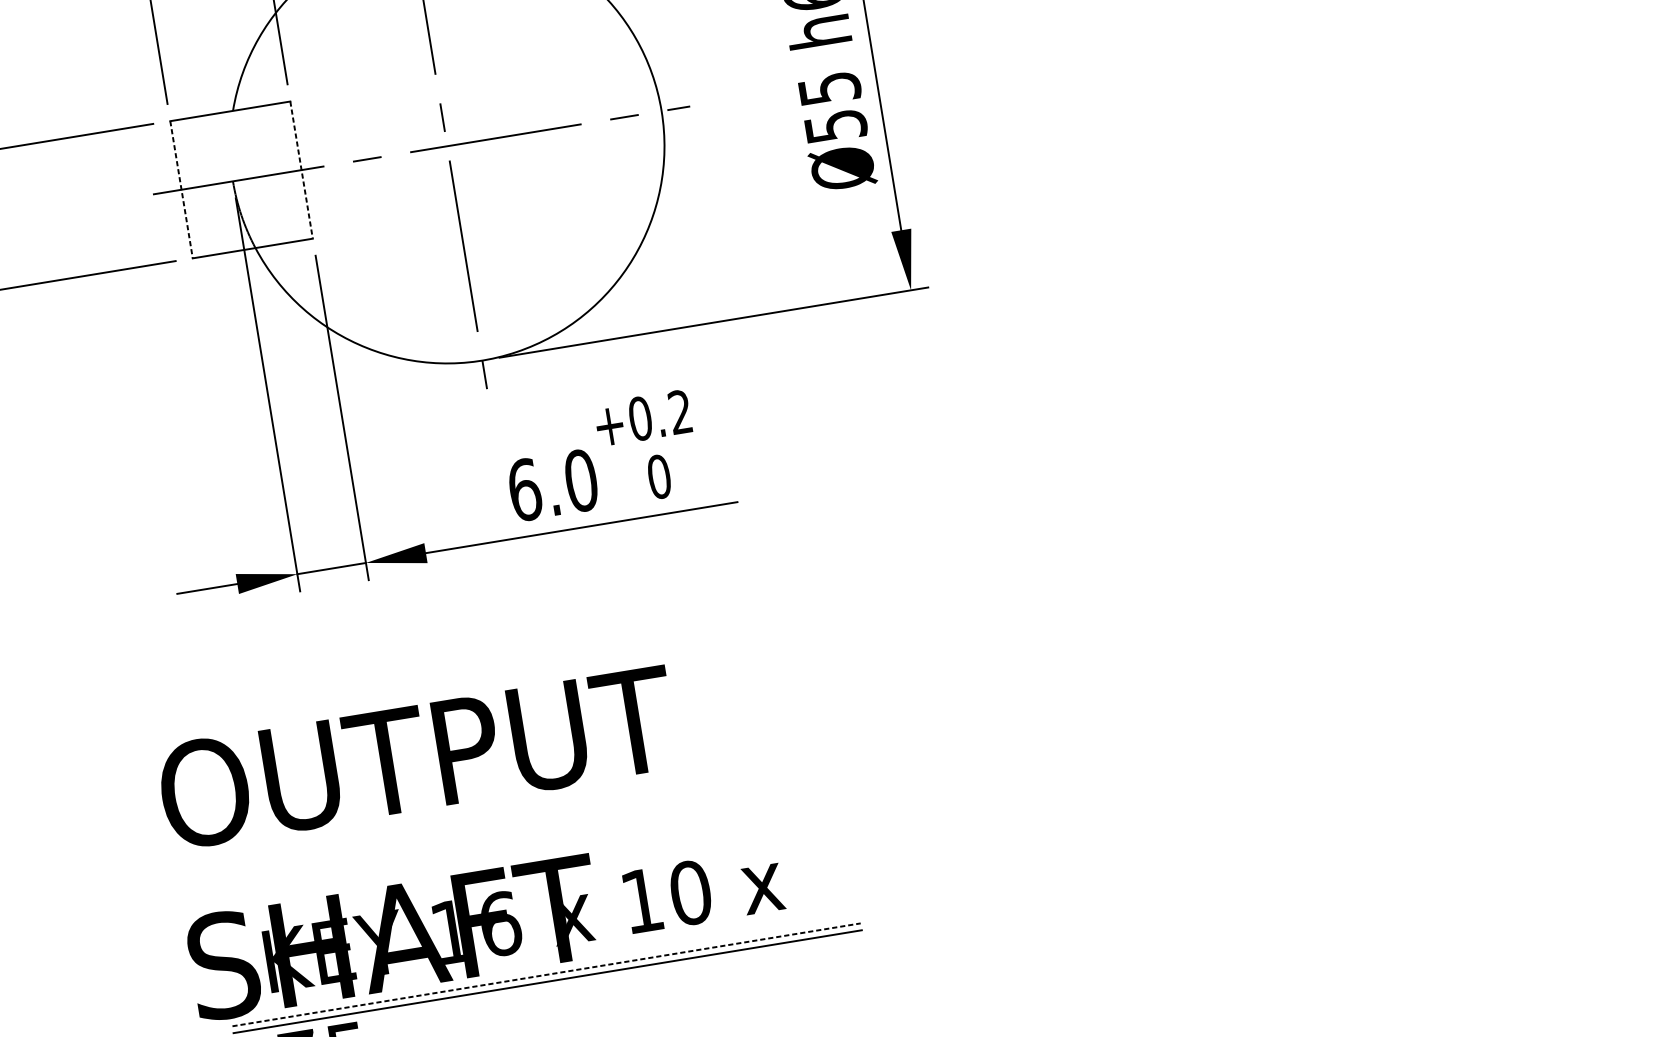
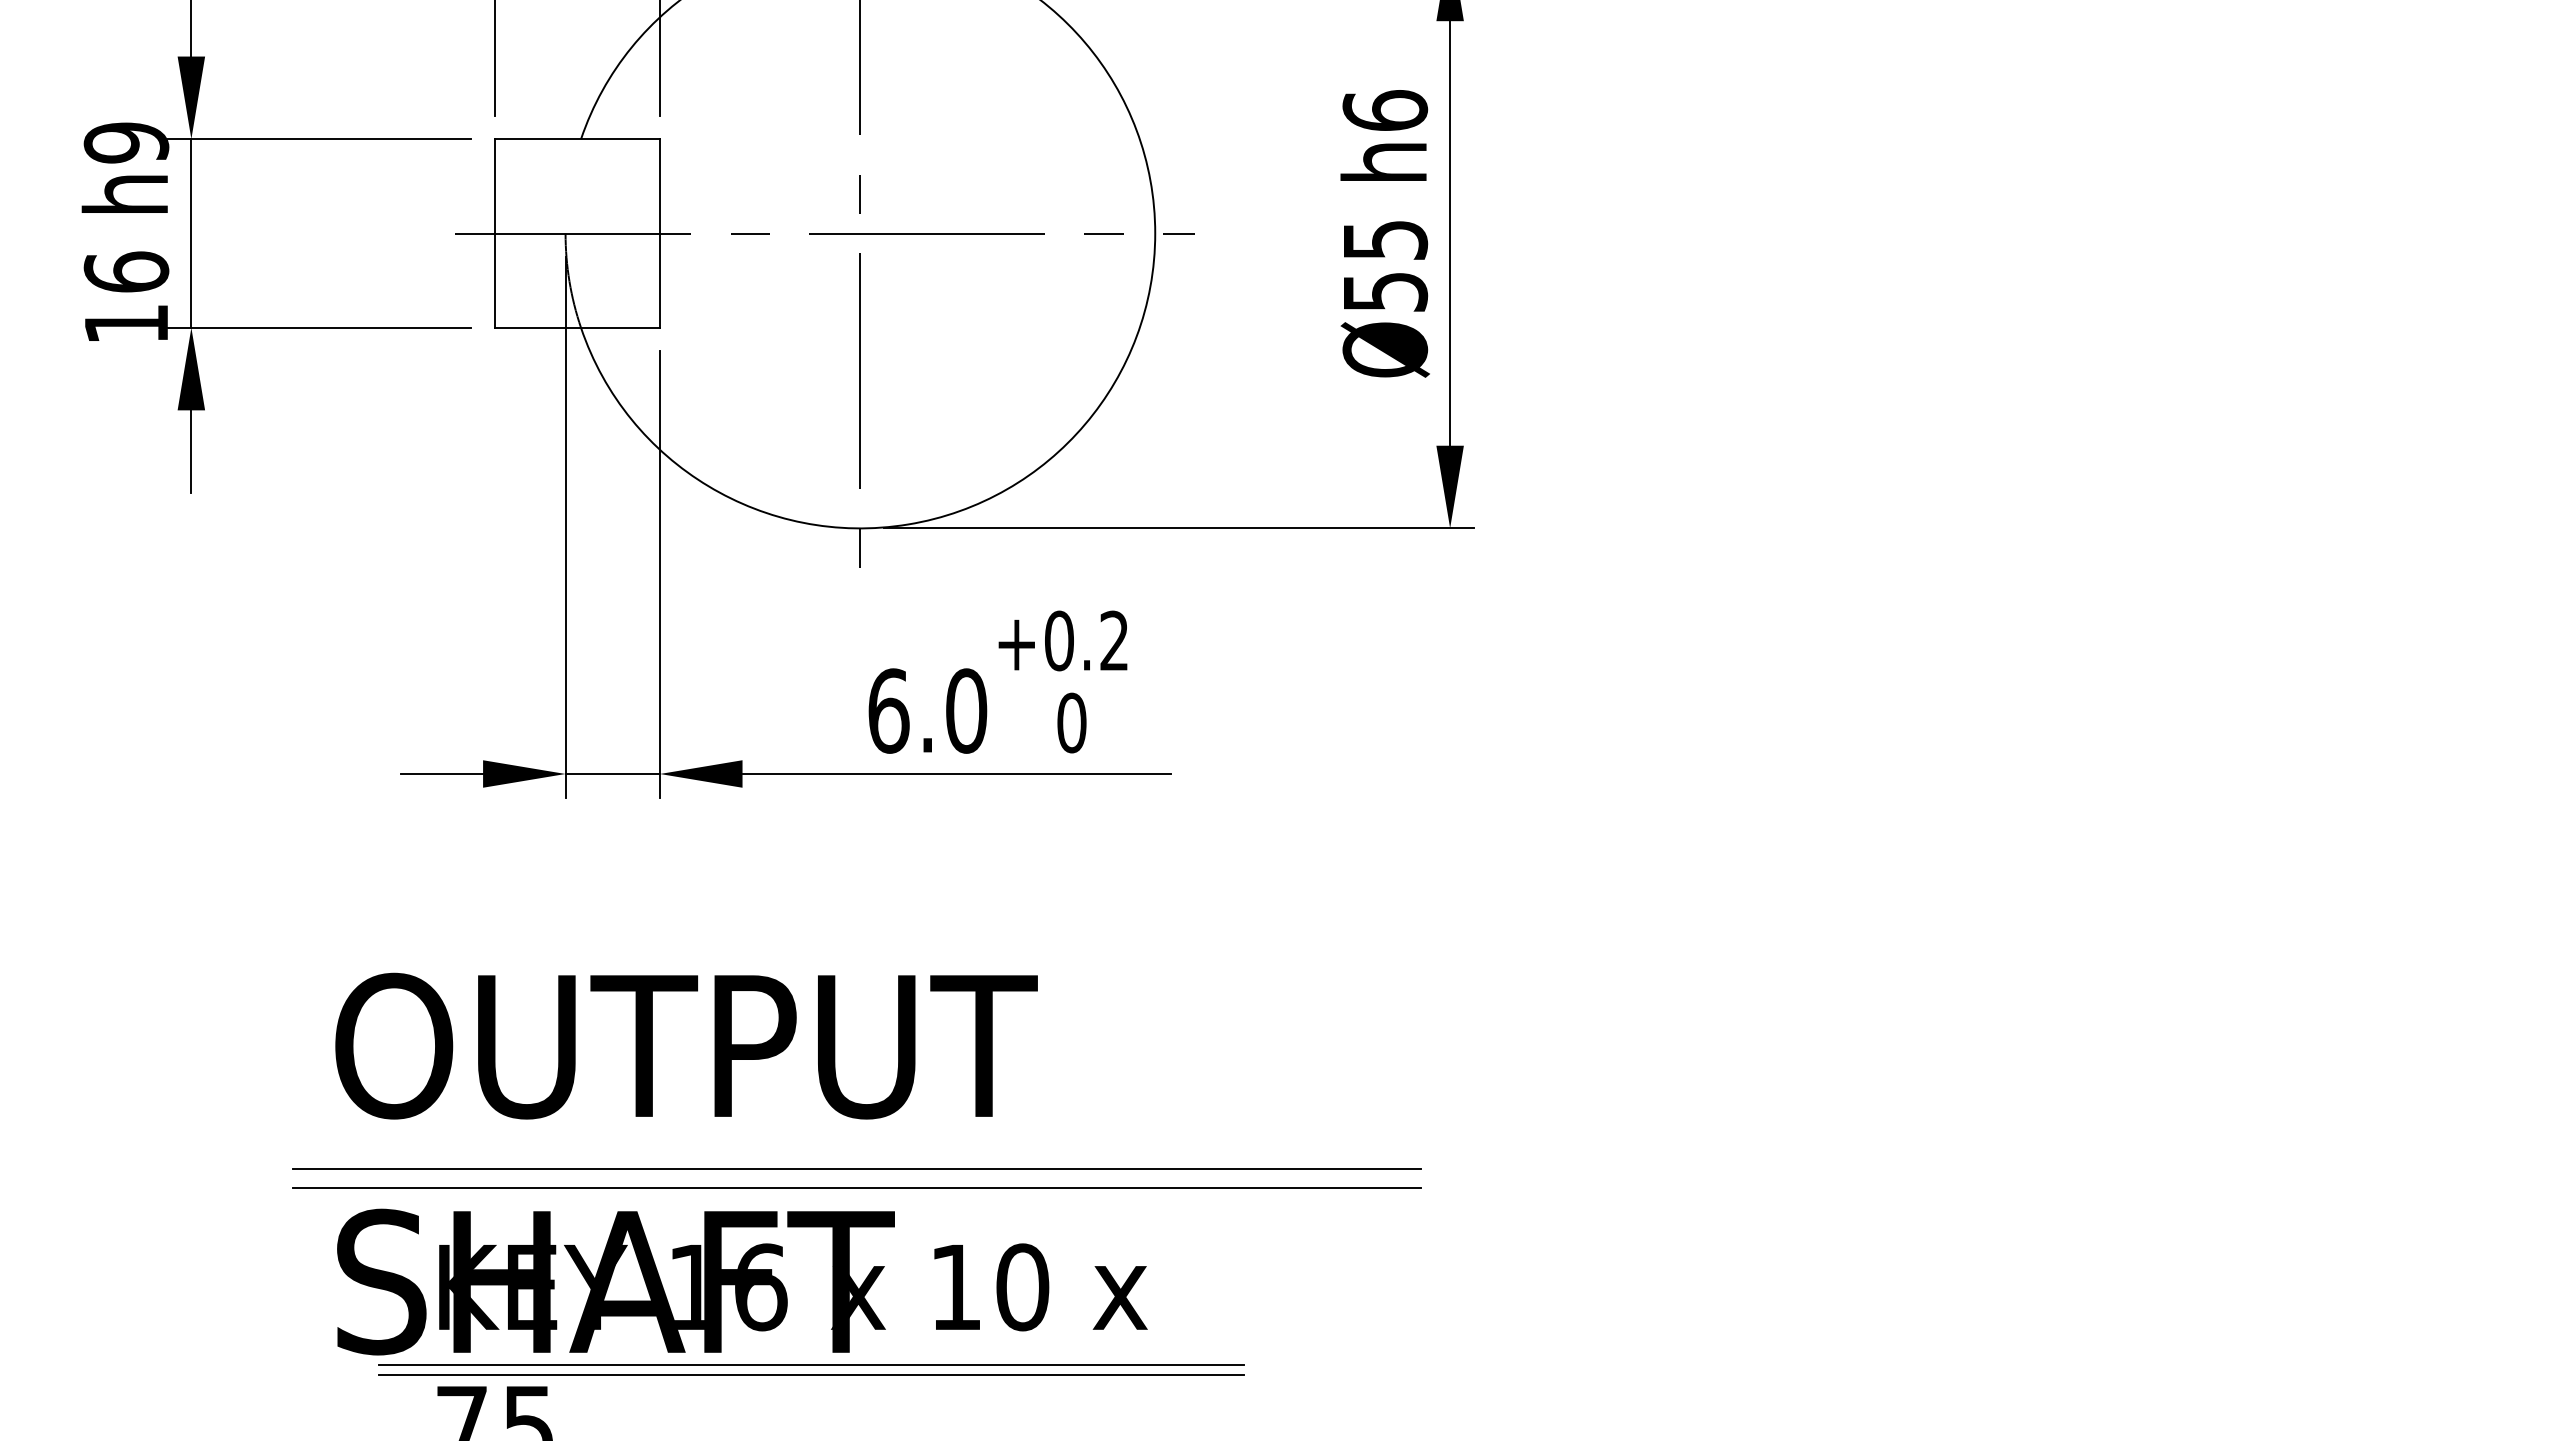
line: (301, 170) -> (659, 234), dashed -> solid
line: (181, 190) -> (494, 234), dashed -> solid
line: (555, 827) -> (856, 1169), added
line: (558, 840) -> (856, 1188), added
line: (547, 974) -> (812, 1365), dashed -> solid

